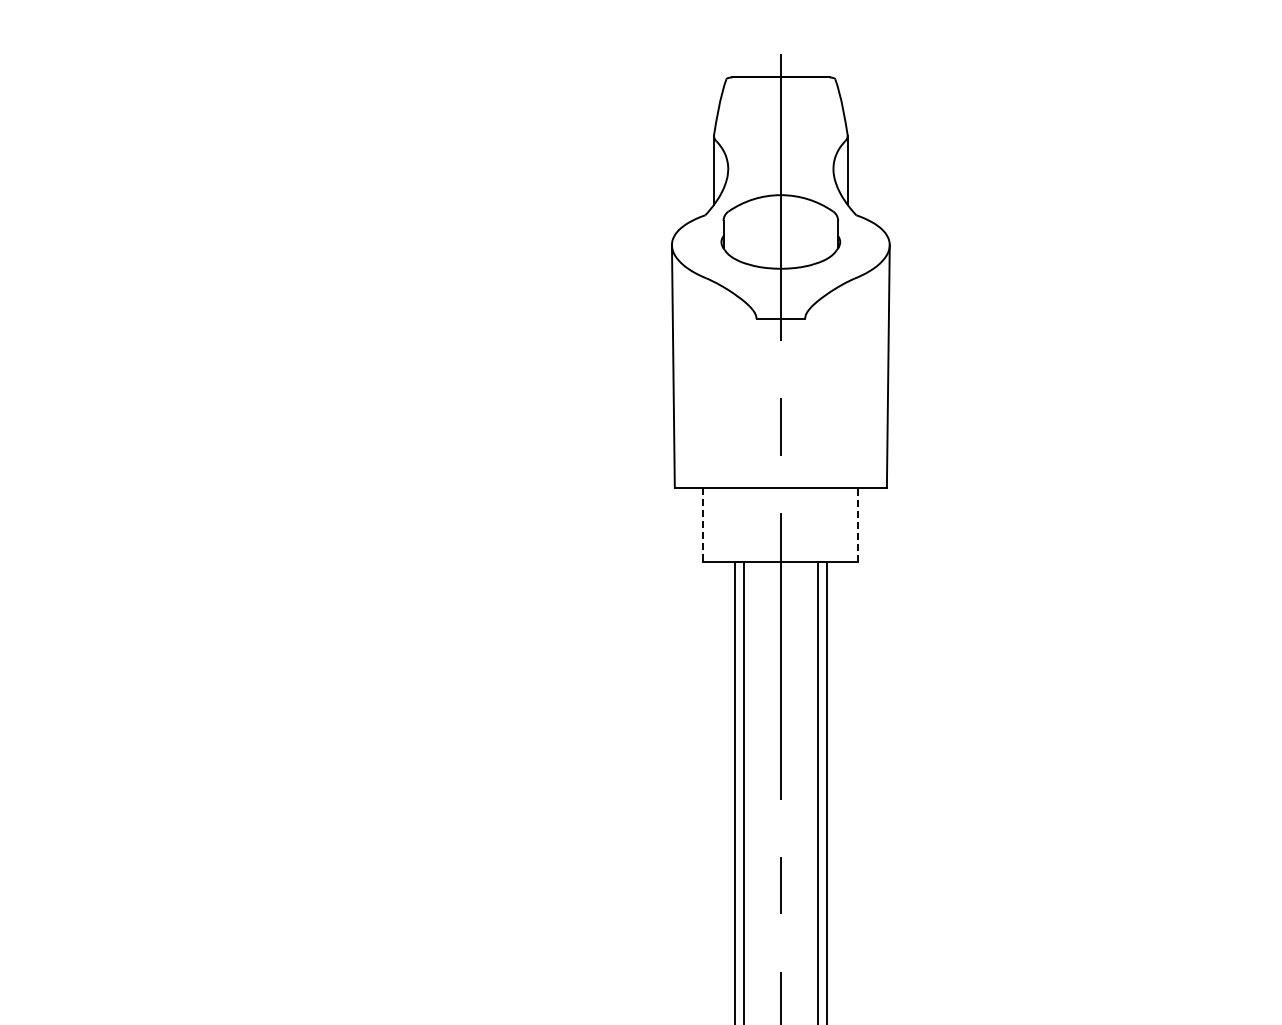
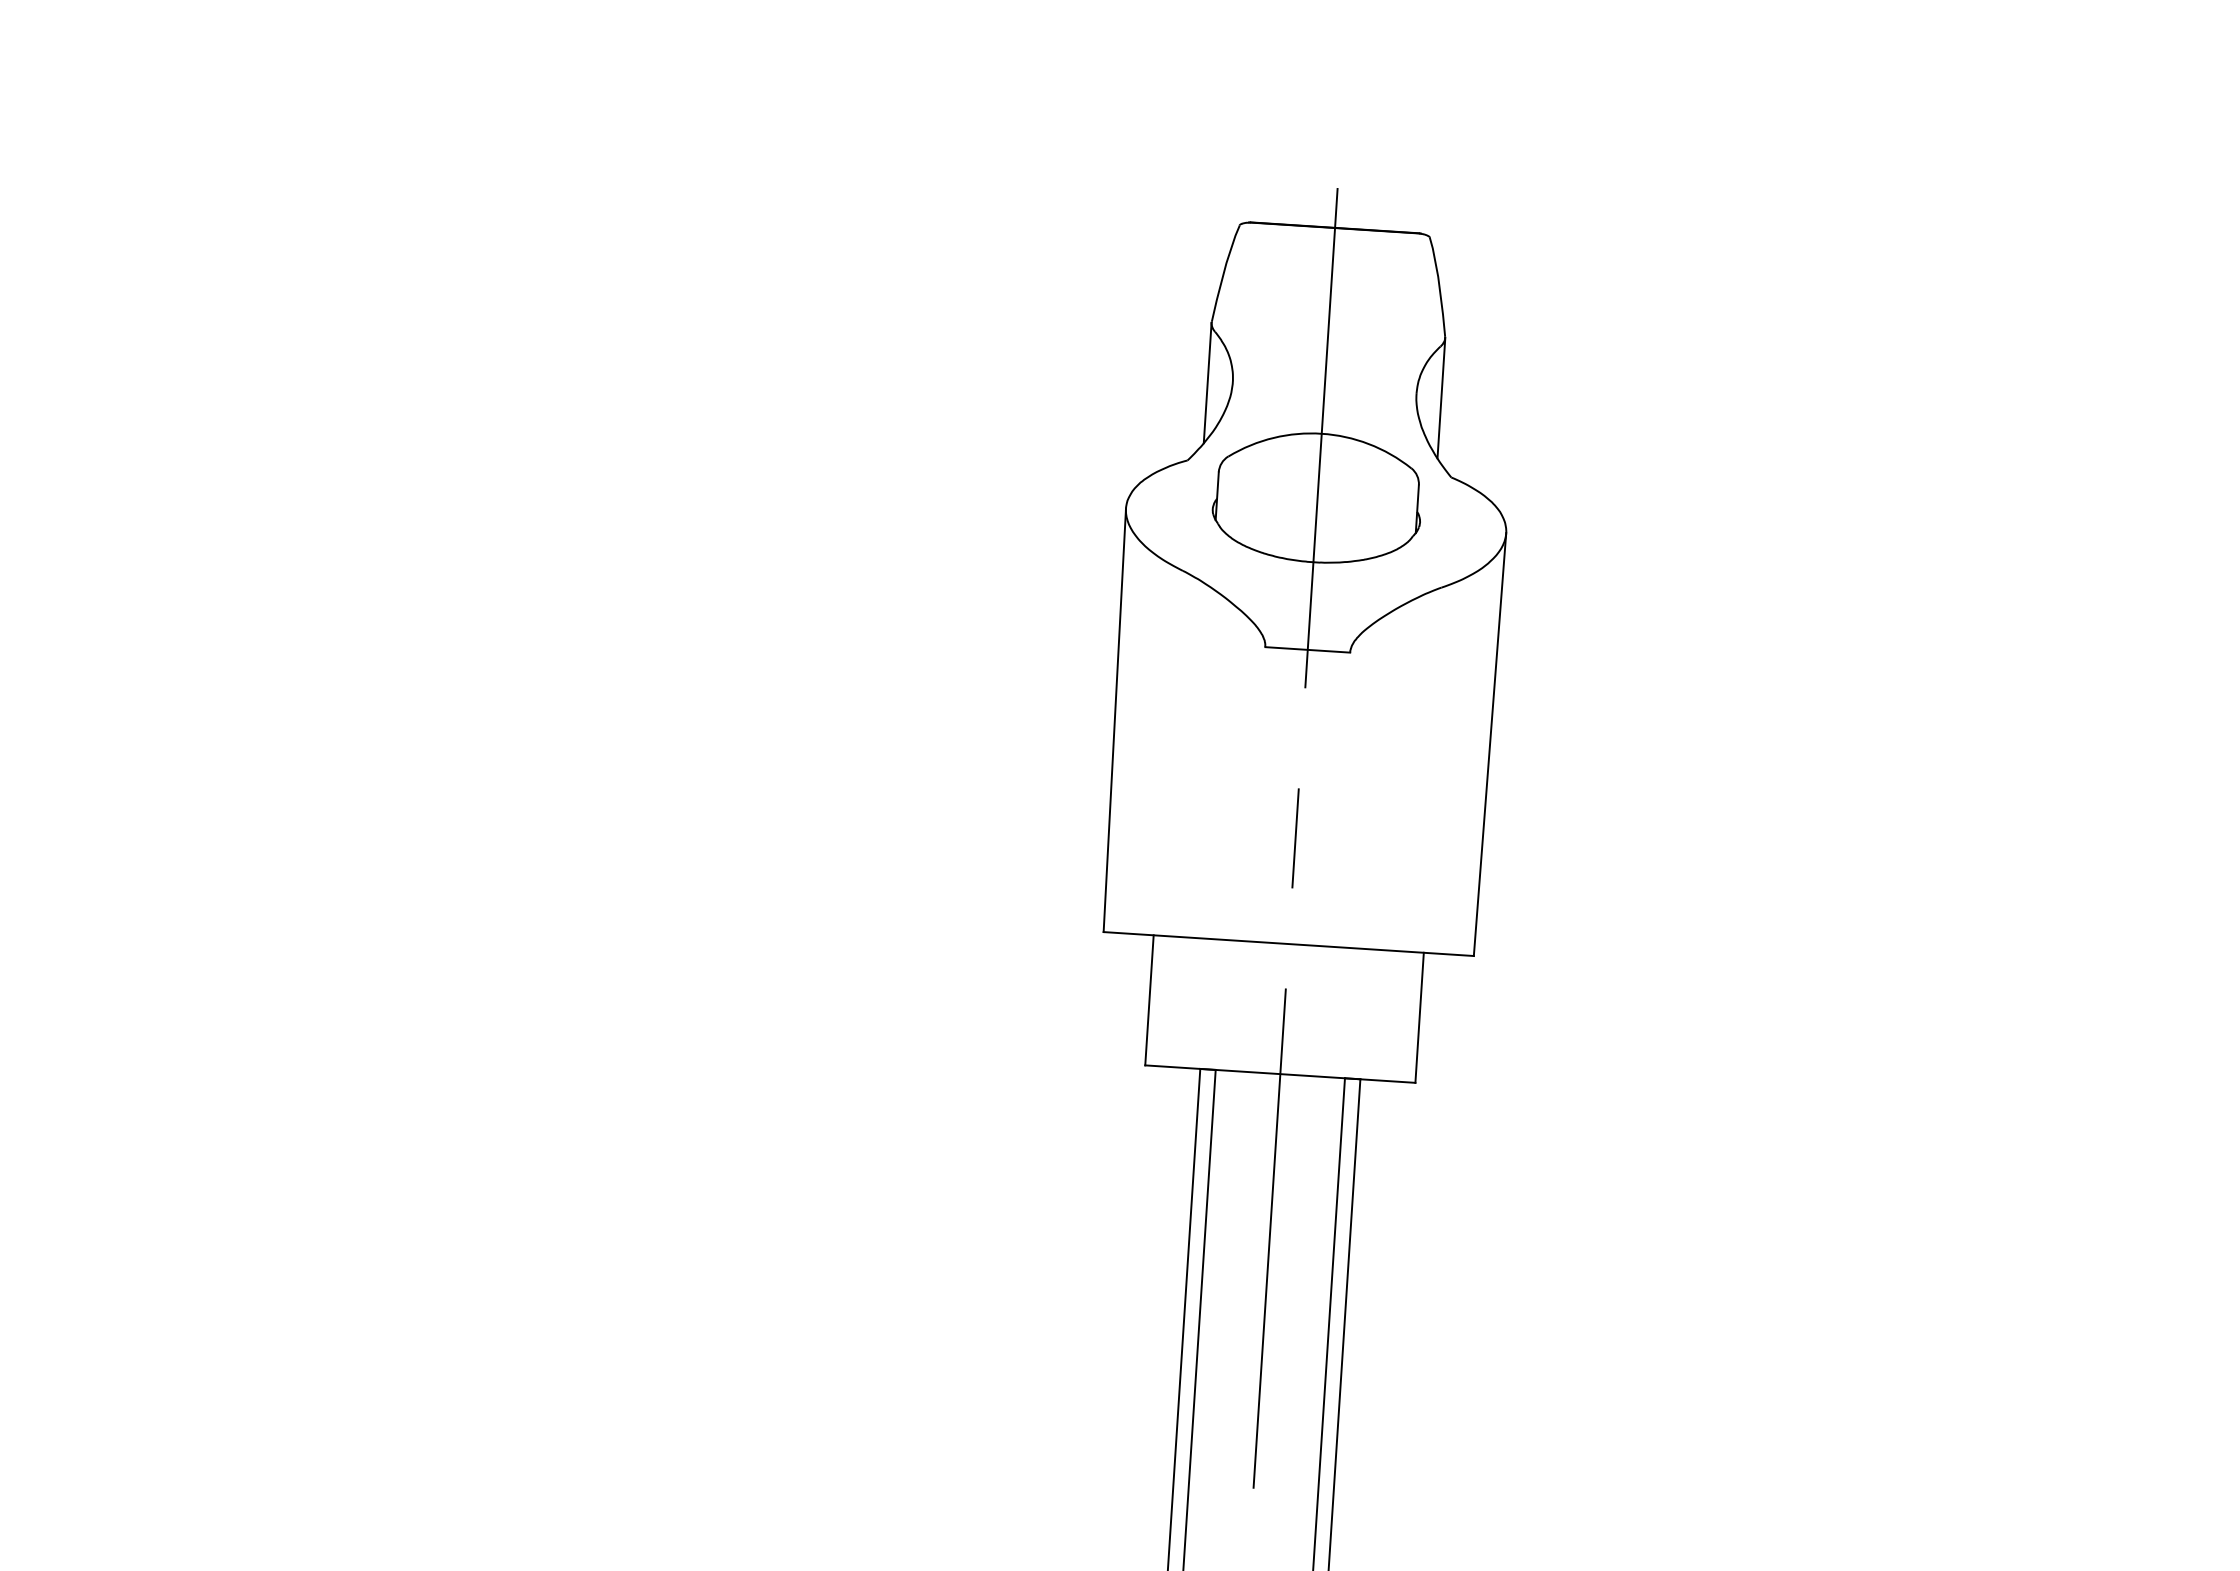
line: (858, 524) -> (1420, 1017), dashed -> solid
line: (703, 525) -> (1149, 1001), dashed -> solid

